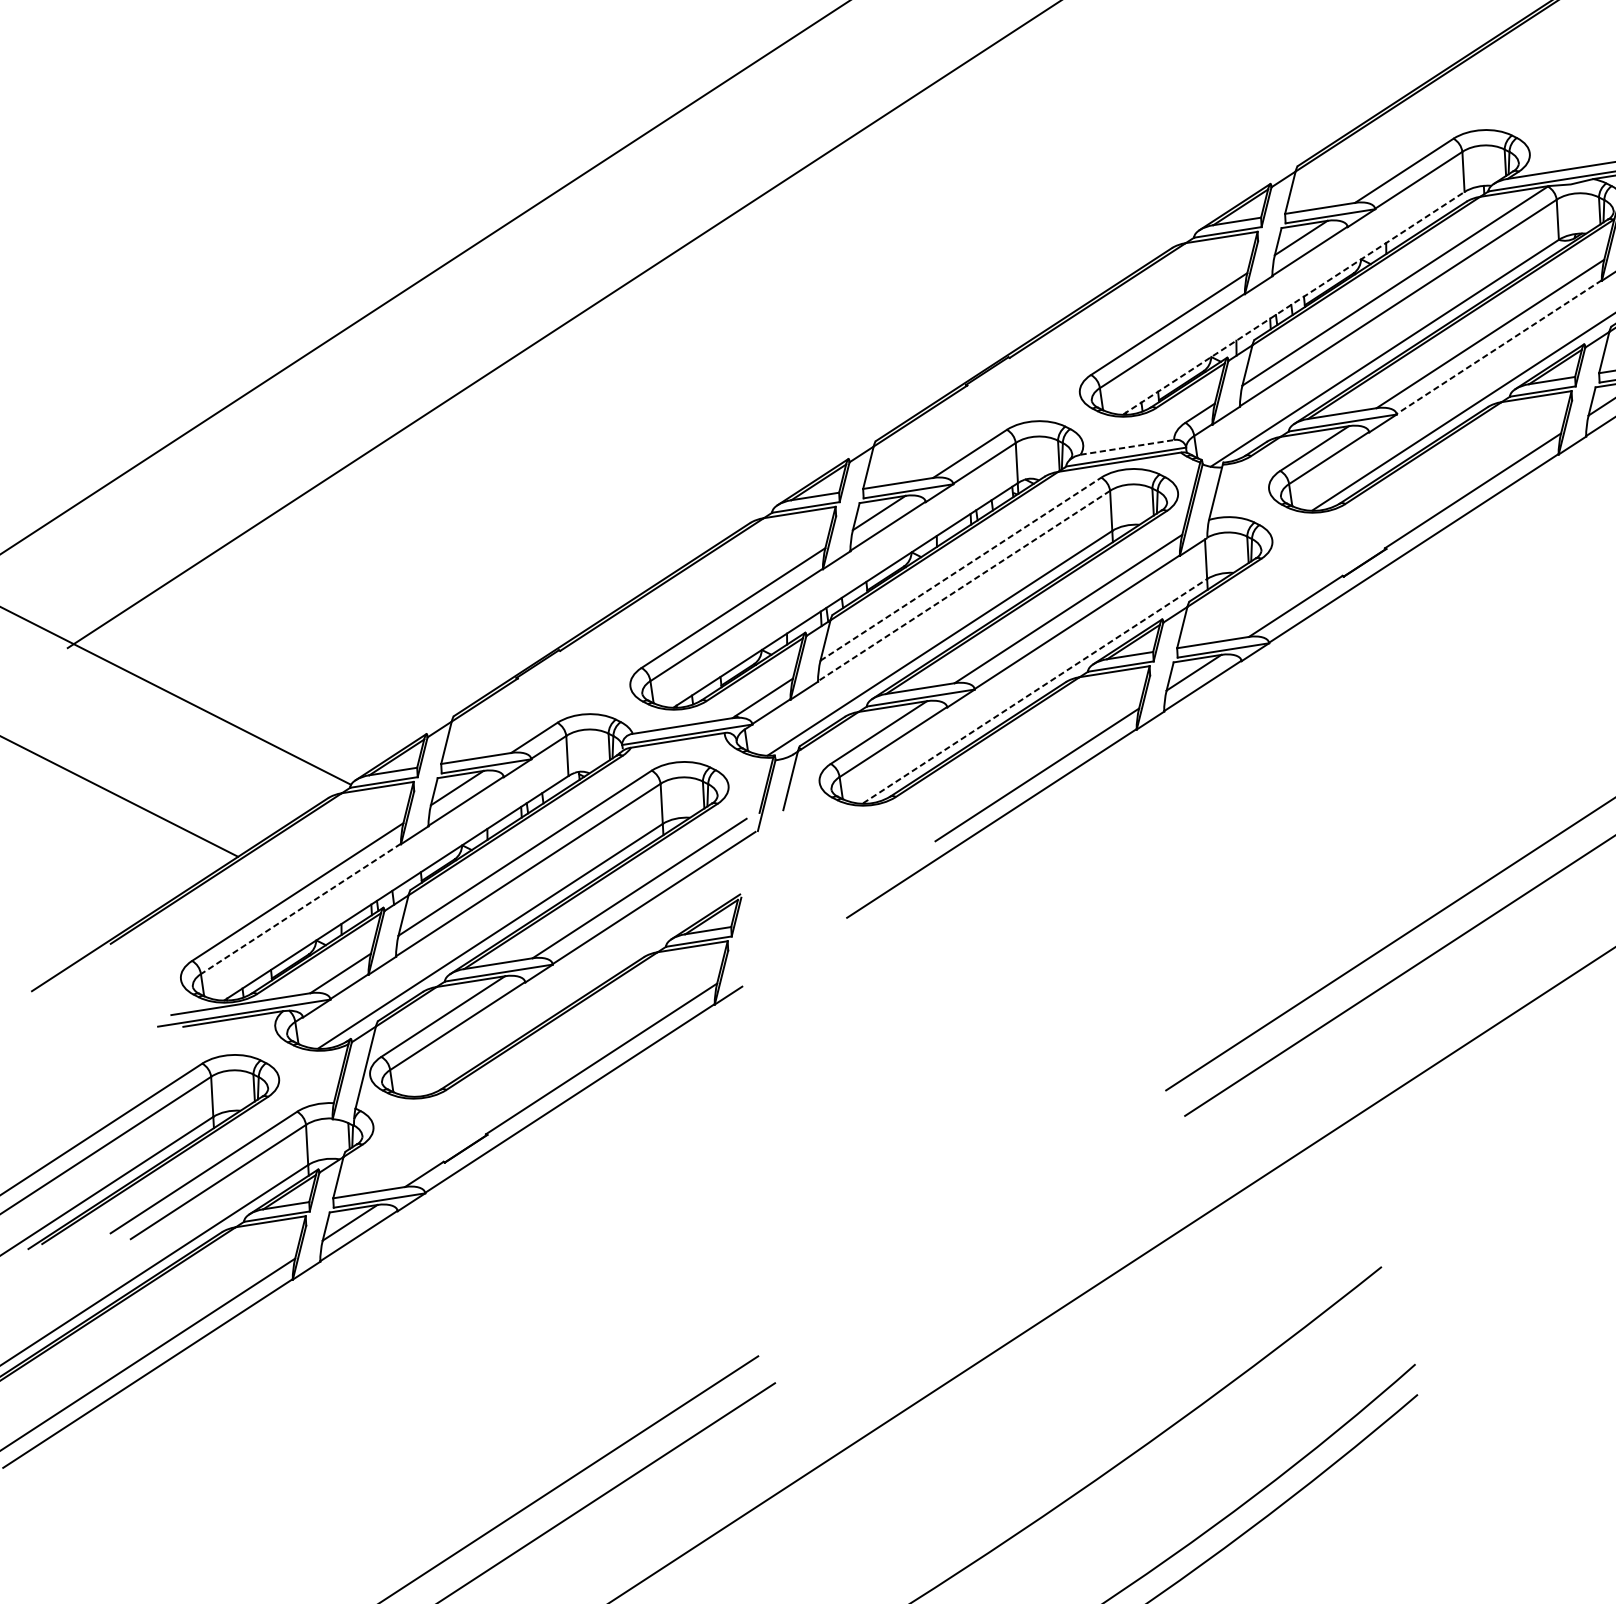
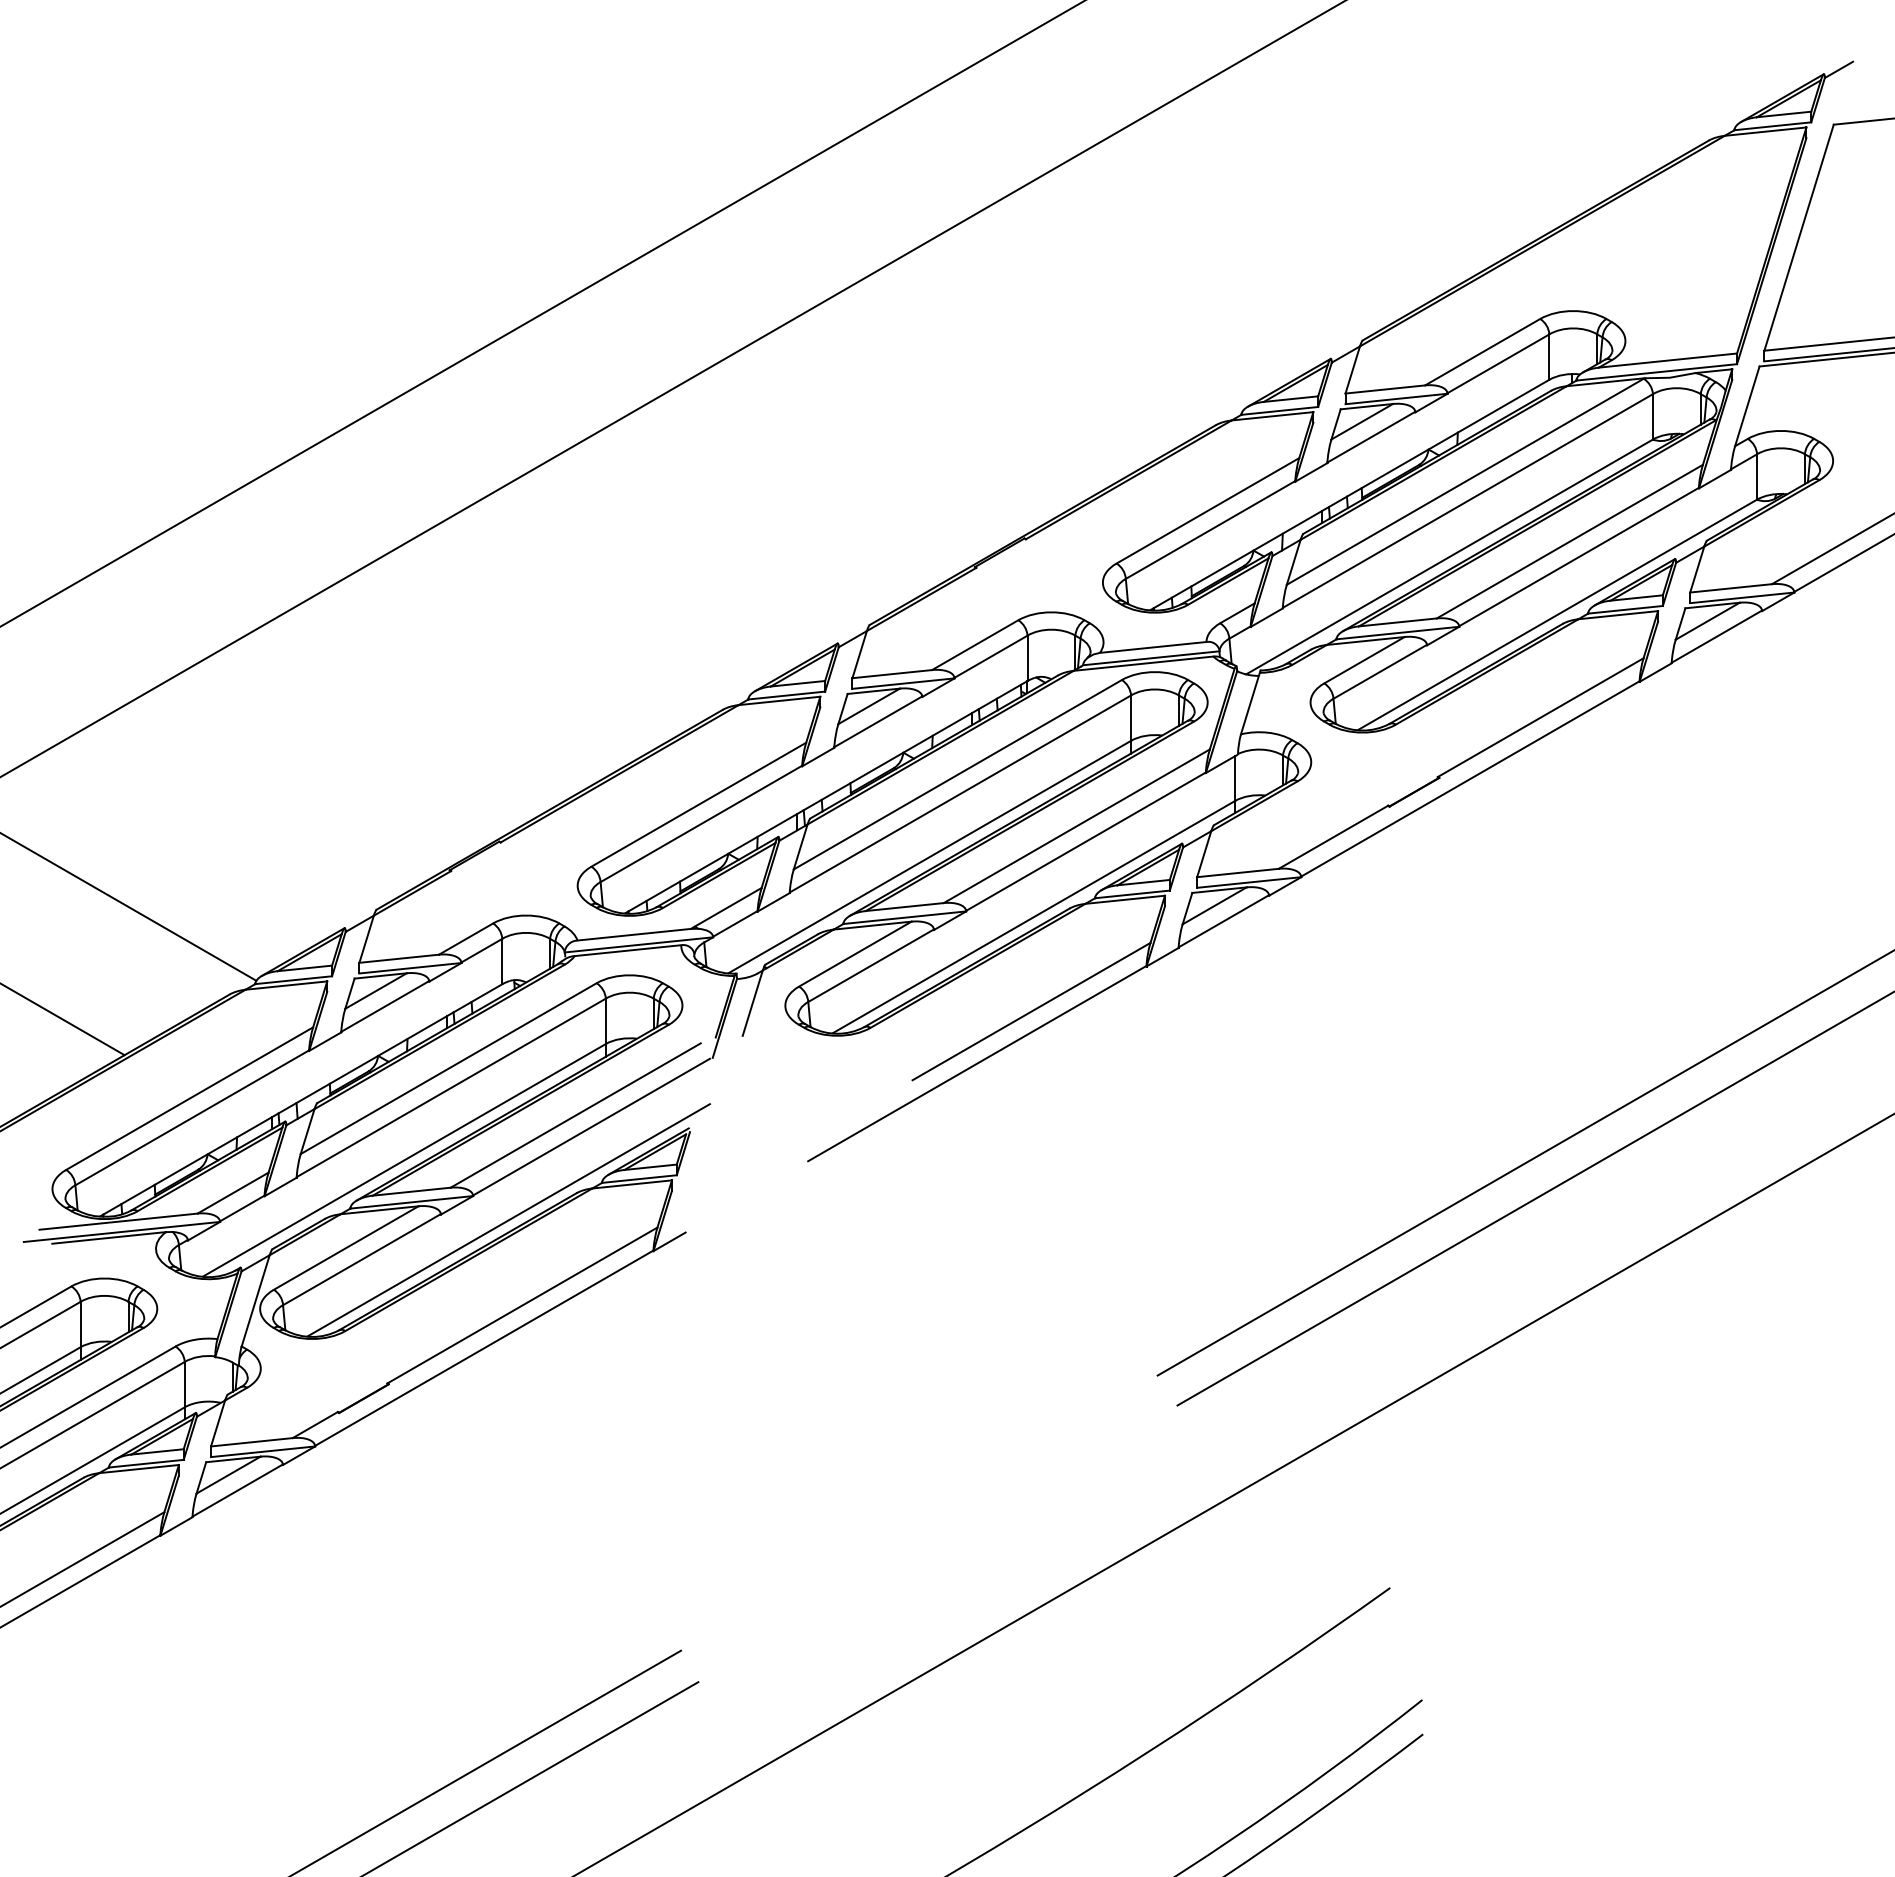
line: (1294, 302) -> (1350, 494), dashed -> solid
line: (1498, 347) -> (1578, 557), dashed -> solid
line: (1127, 447) -> (1153, 647), dashed -> solid
line: (961, 568) -> (958, 774), dashed -> solid
line: (964, 586) -> (960, 794), dashed -> solid
line: (1035, 690) -> (1034, 916), dashed -> solid
line: (301, 908) -> (192, 1117), dashed -> solid
line: (585, 984) -> (508, 1220), added

